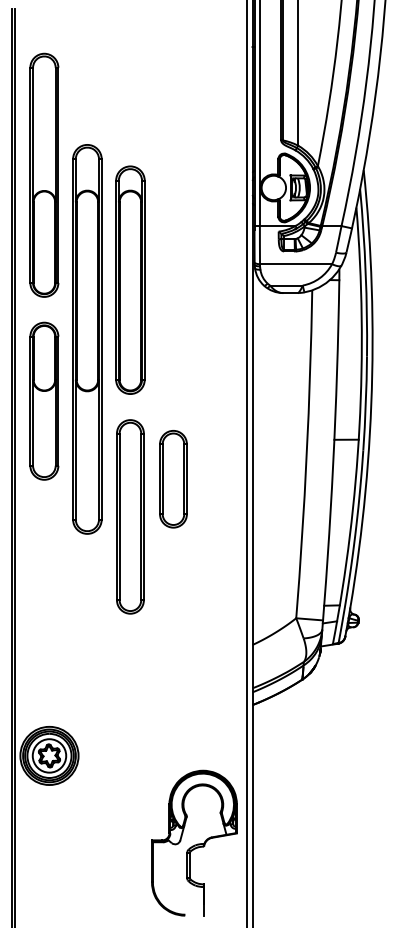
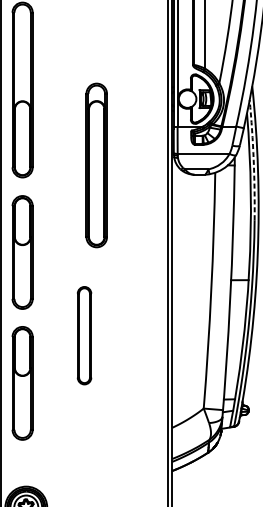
arc: (365, 272) -> (253, 159), solid -> dashed
part: (130, 279) -> (96, 164), moved
part: (87, 339) -> (53, 208), removed
part: (173, 479) -> (115, 308), removed
part: (130, 516) -> (84, 335), size x0.7
part: (44, 582) -> (22, 382), added

